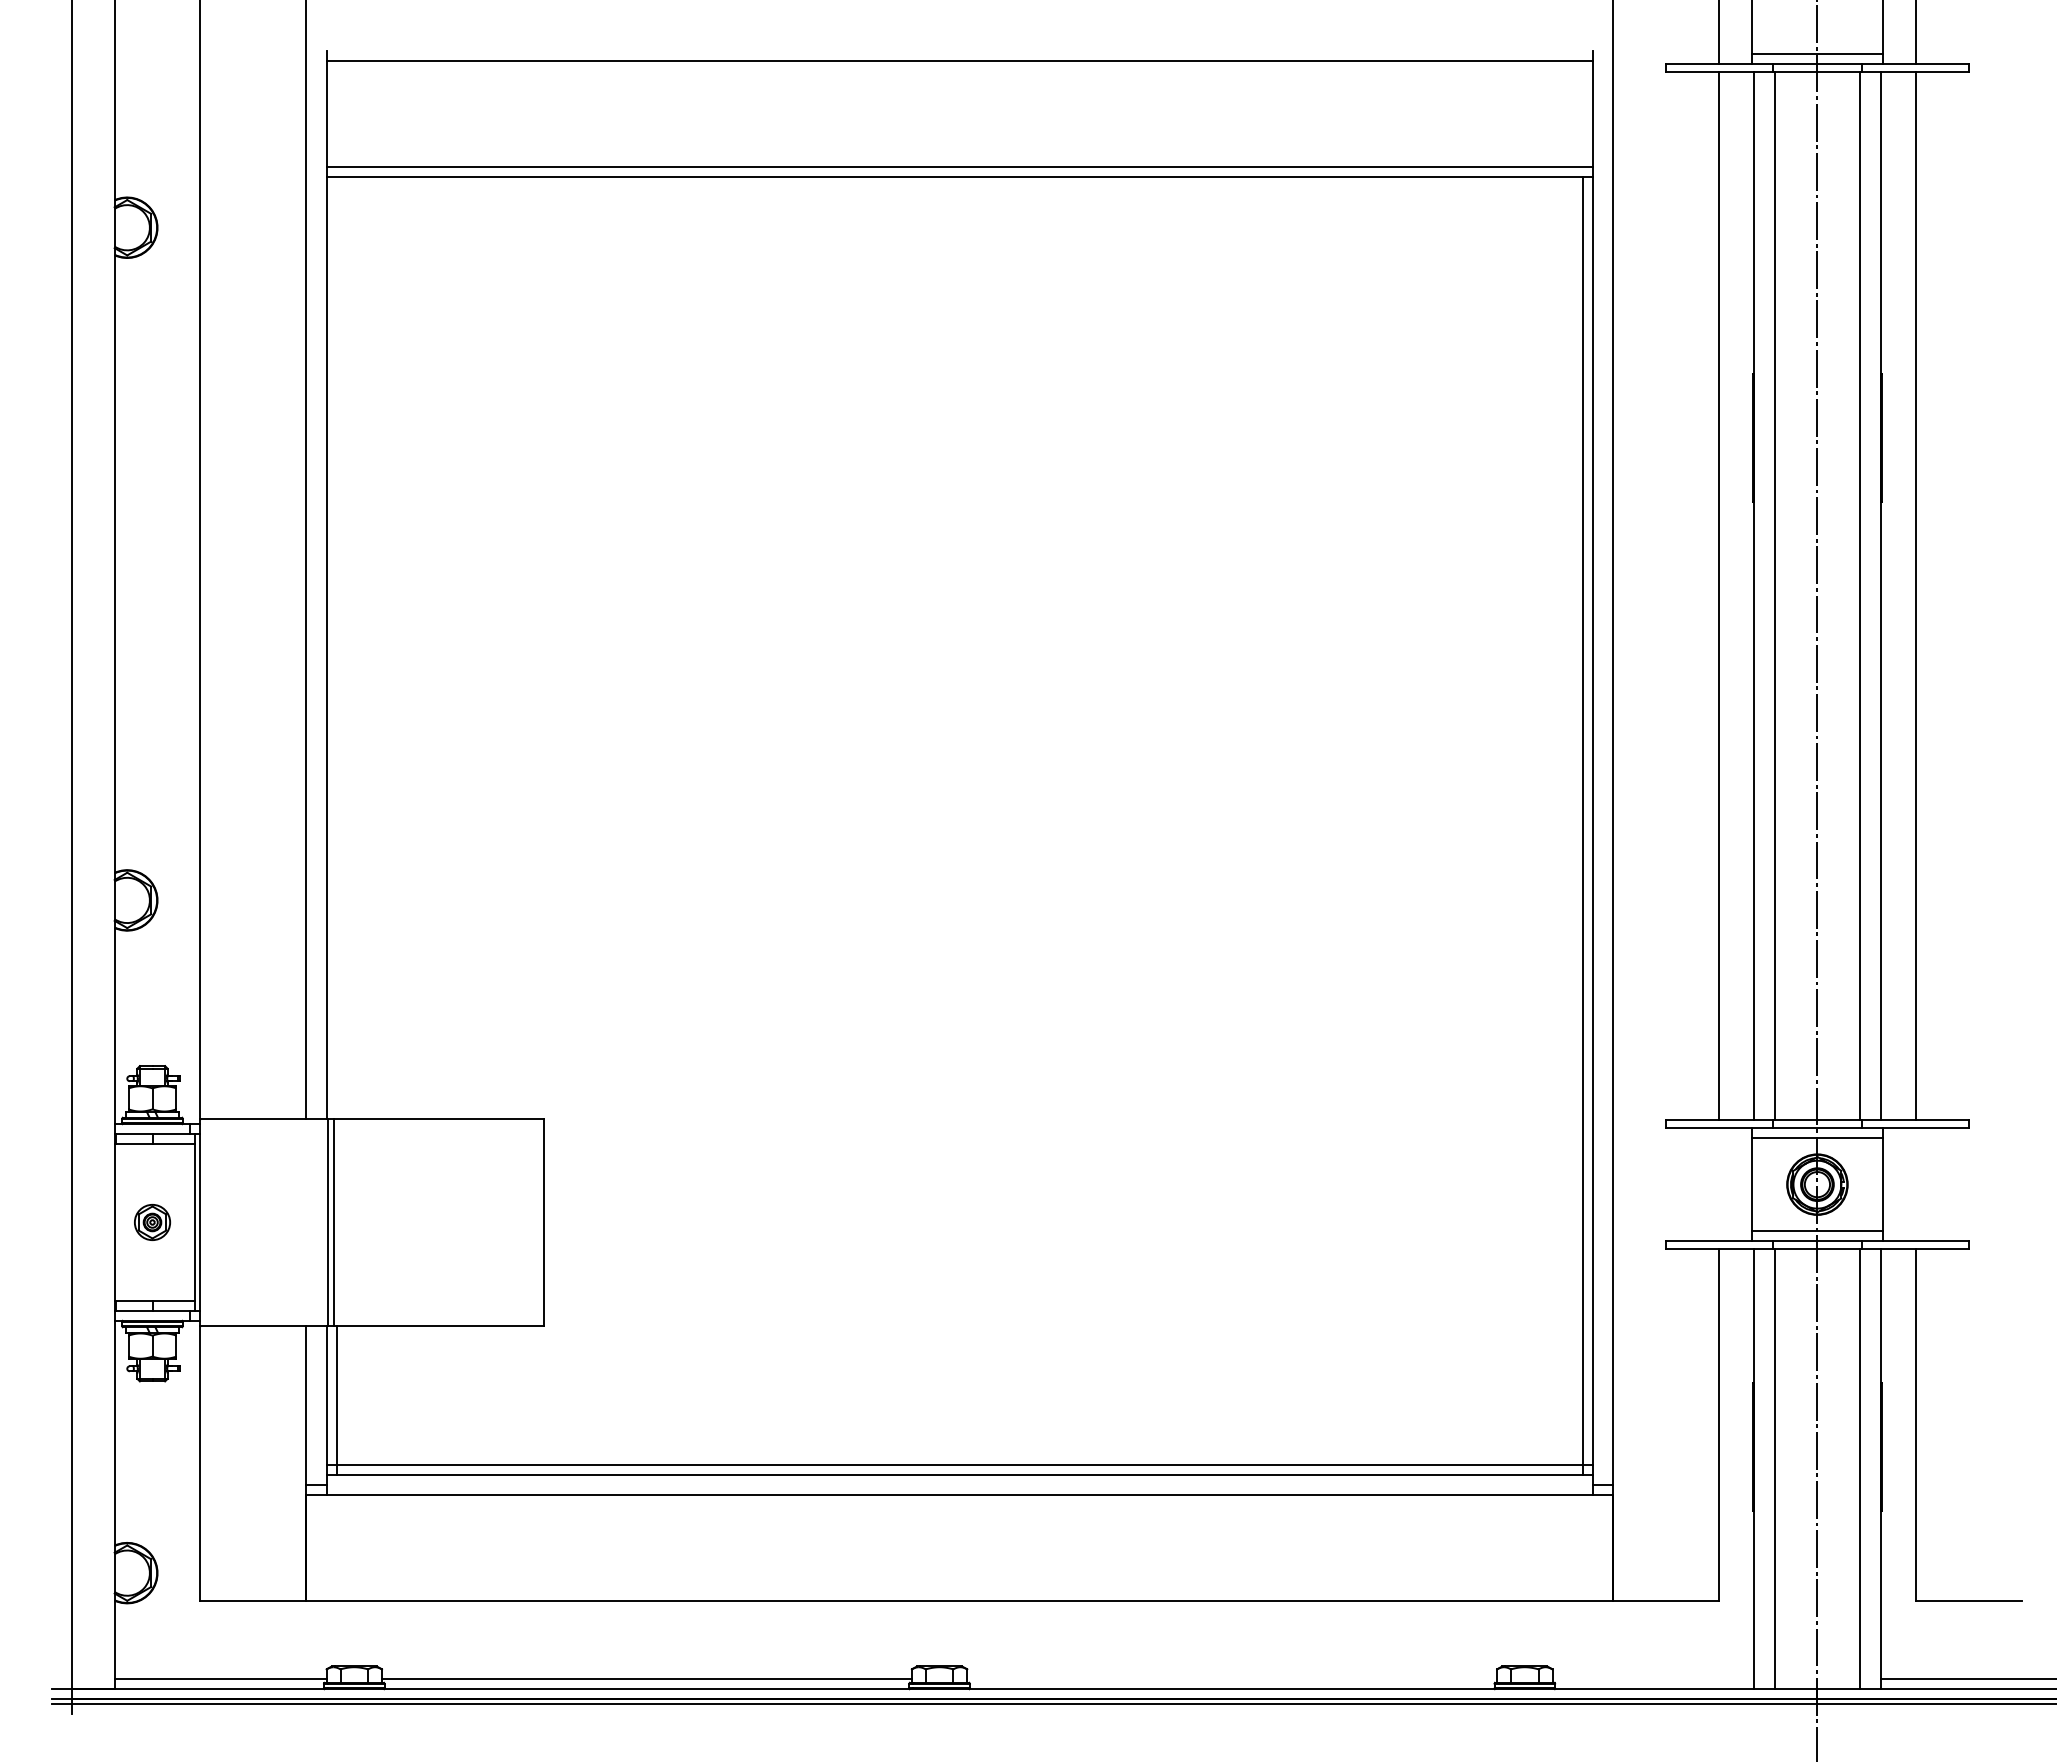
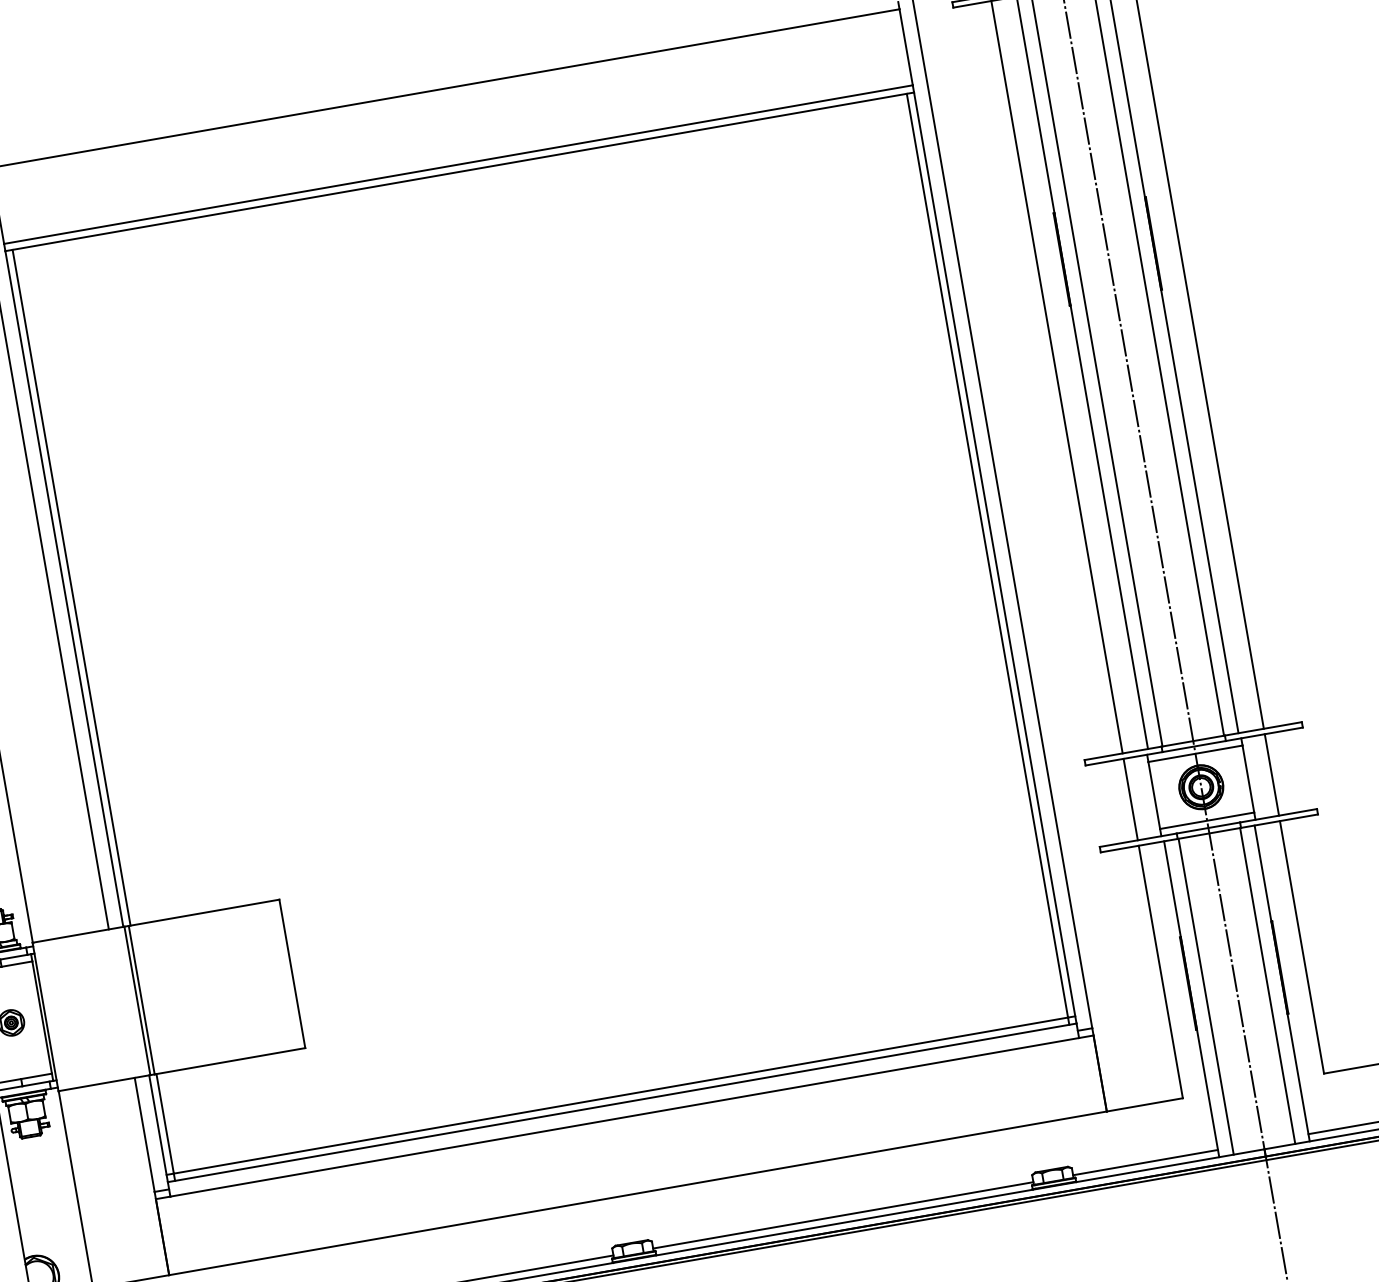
line: (336, 648) -> (71, 588), added
line: (1719, 1184) -> (1131, 799), added
line: (1915, 1184) -> (1271, 774), added
line: (1232, 1679) -> (843, 1215), added
line: (1653, 1679) -> (1145, 1162), added

